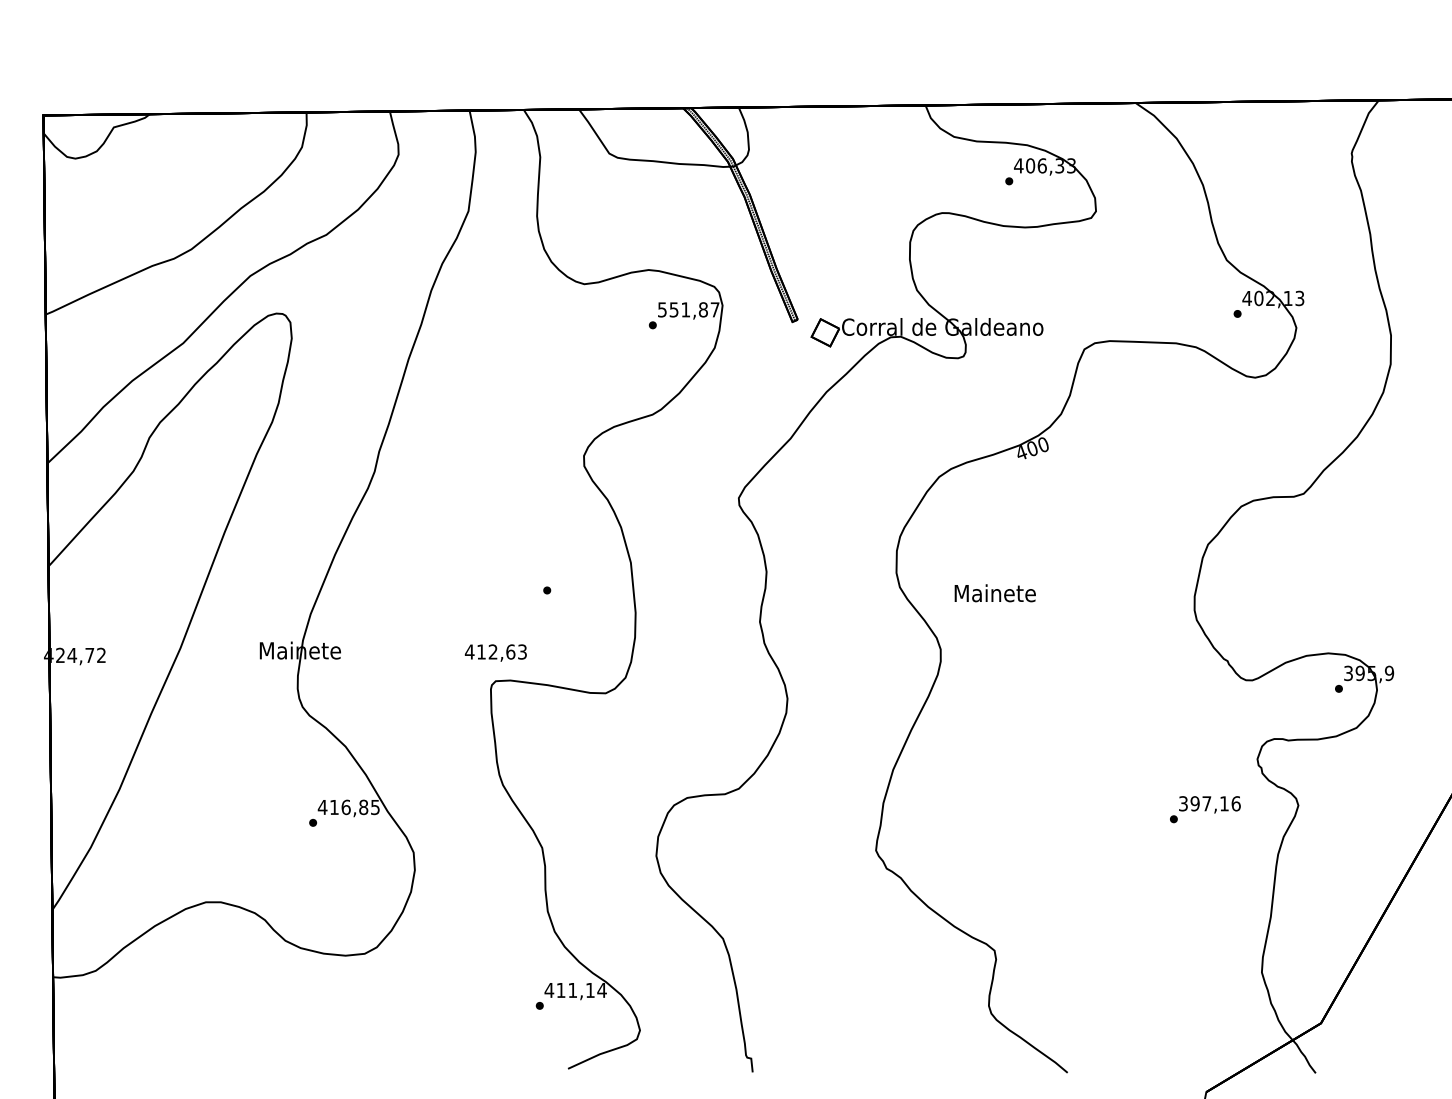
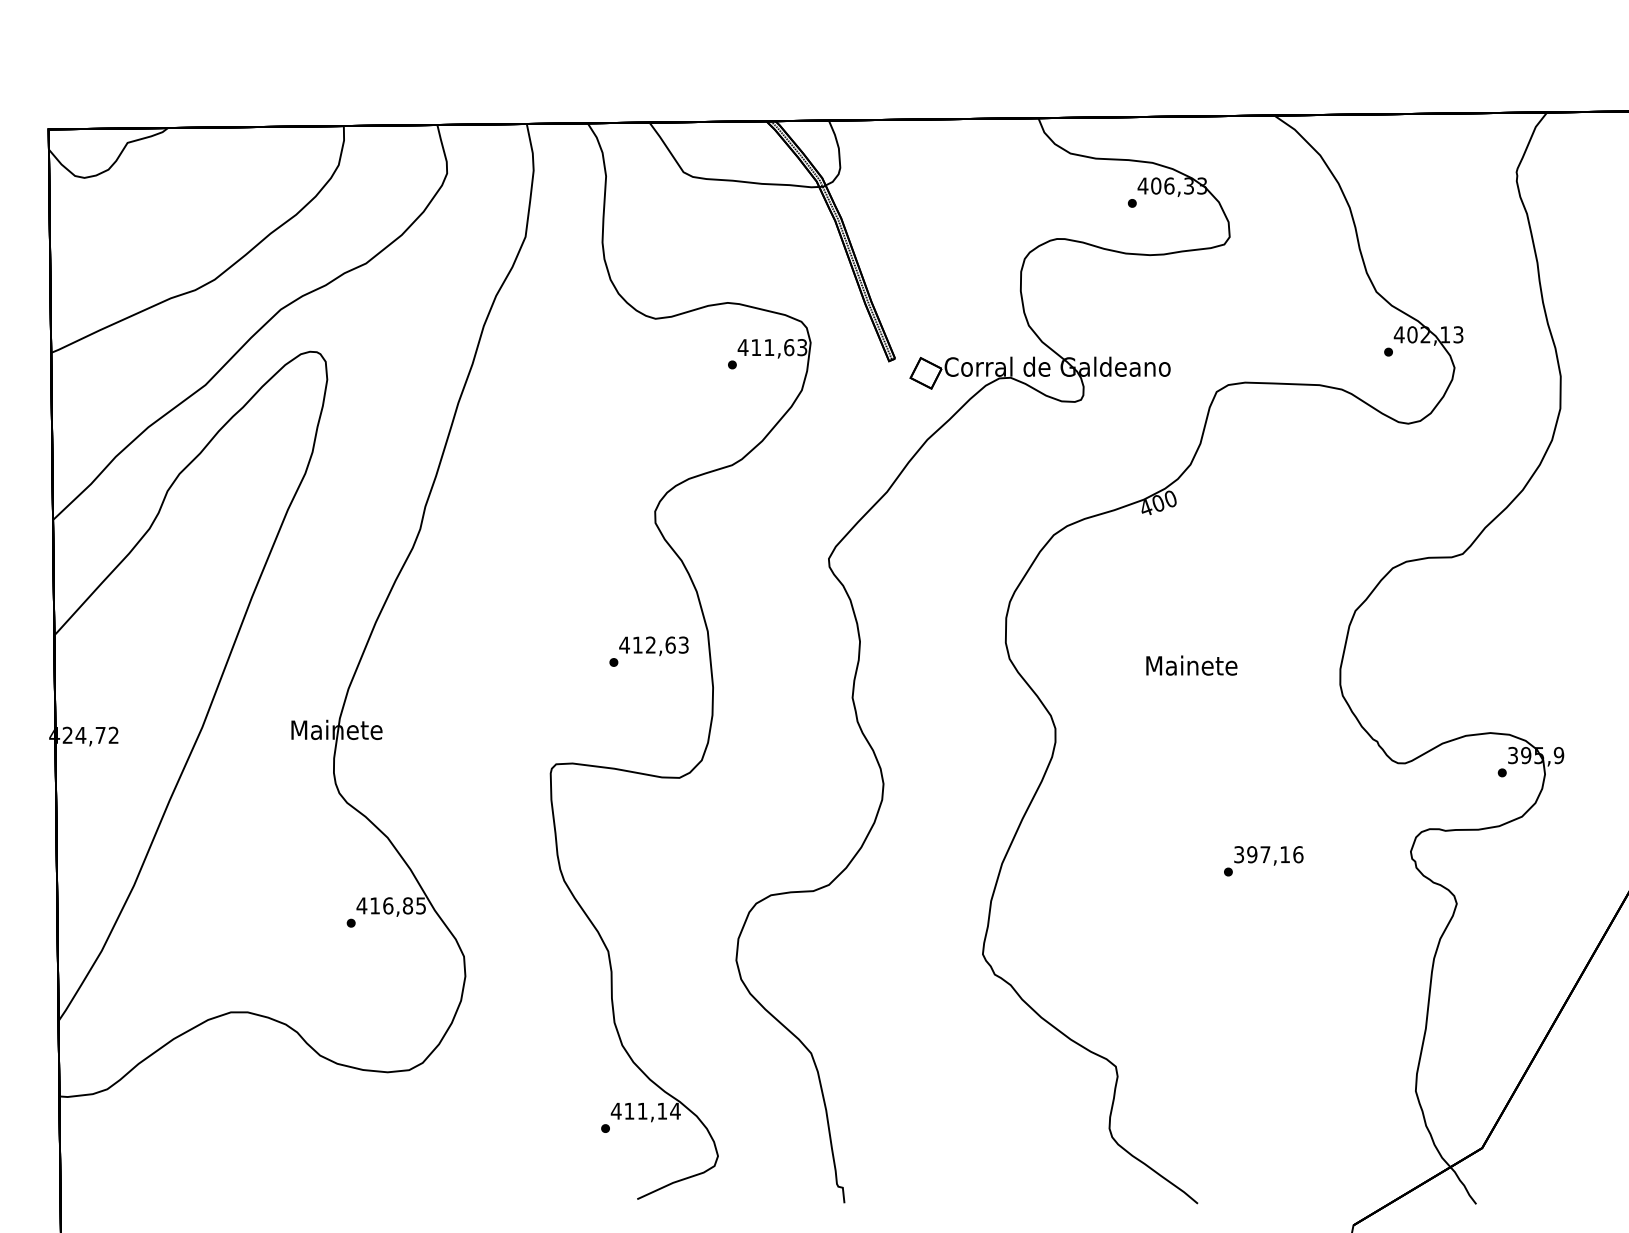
text: (688, 309) -> (772, 347), 551,87 -> 411,63
text: (994, 593) -> (1190, 665), moved
text: (495, 652) -> (653, 645), moved
text: (1205, 809) -> (1263, 861), moved

